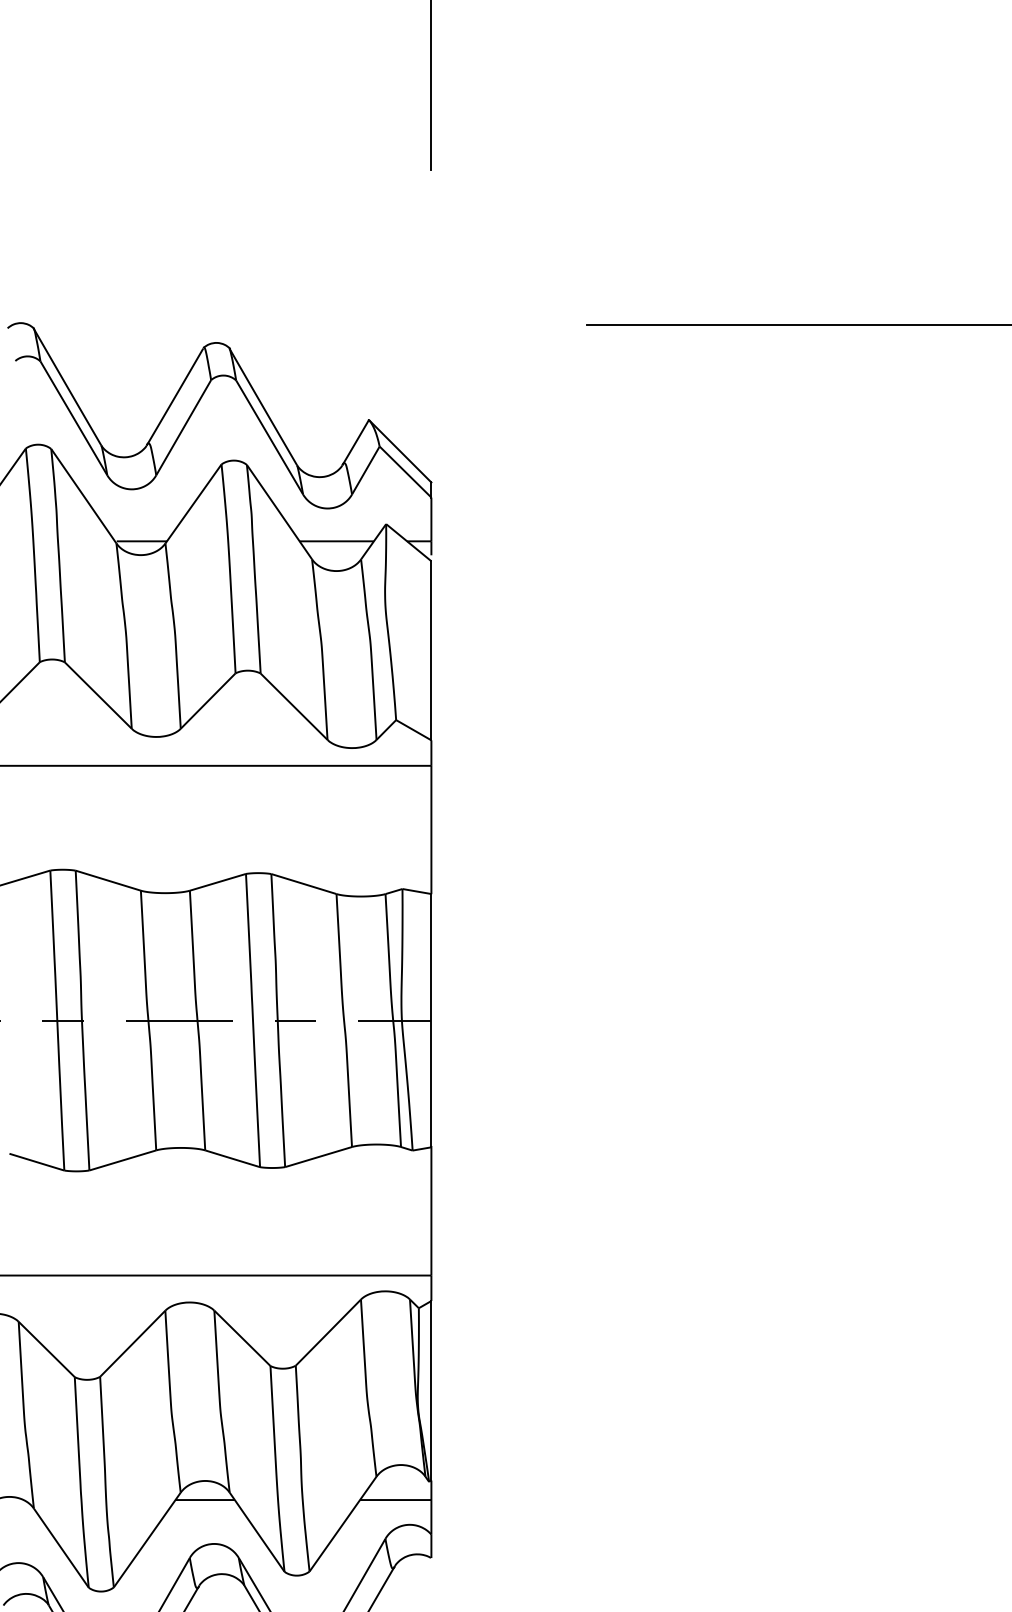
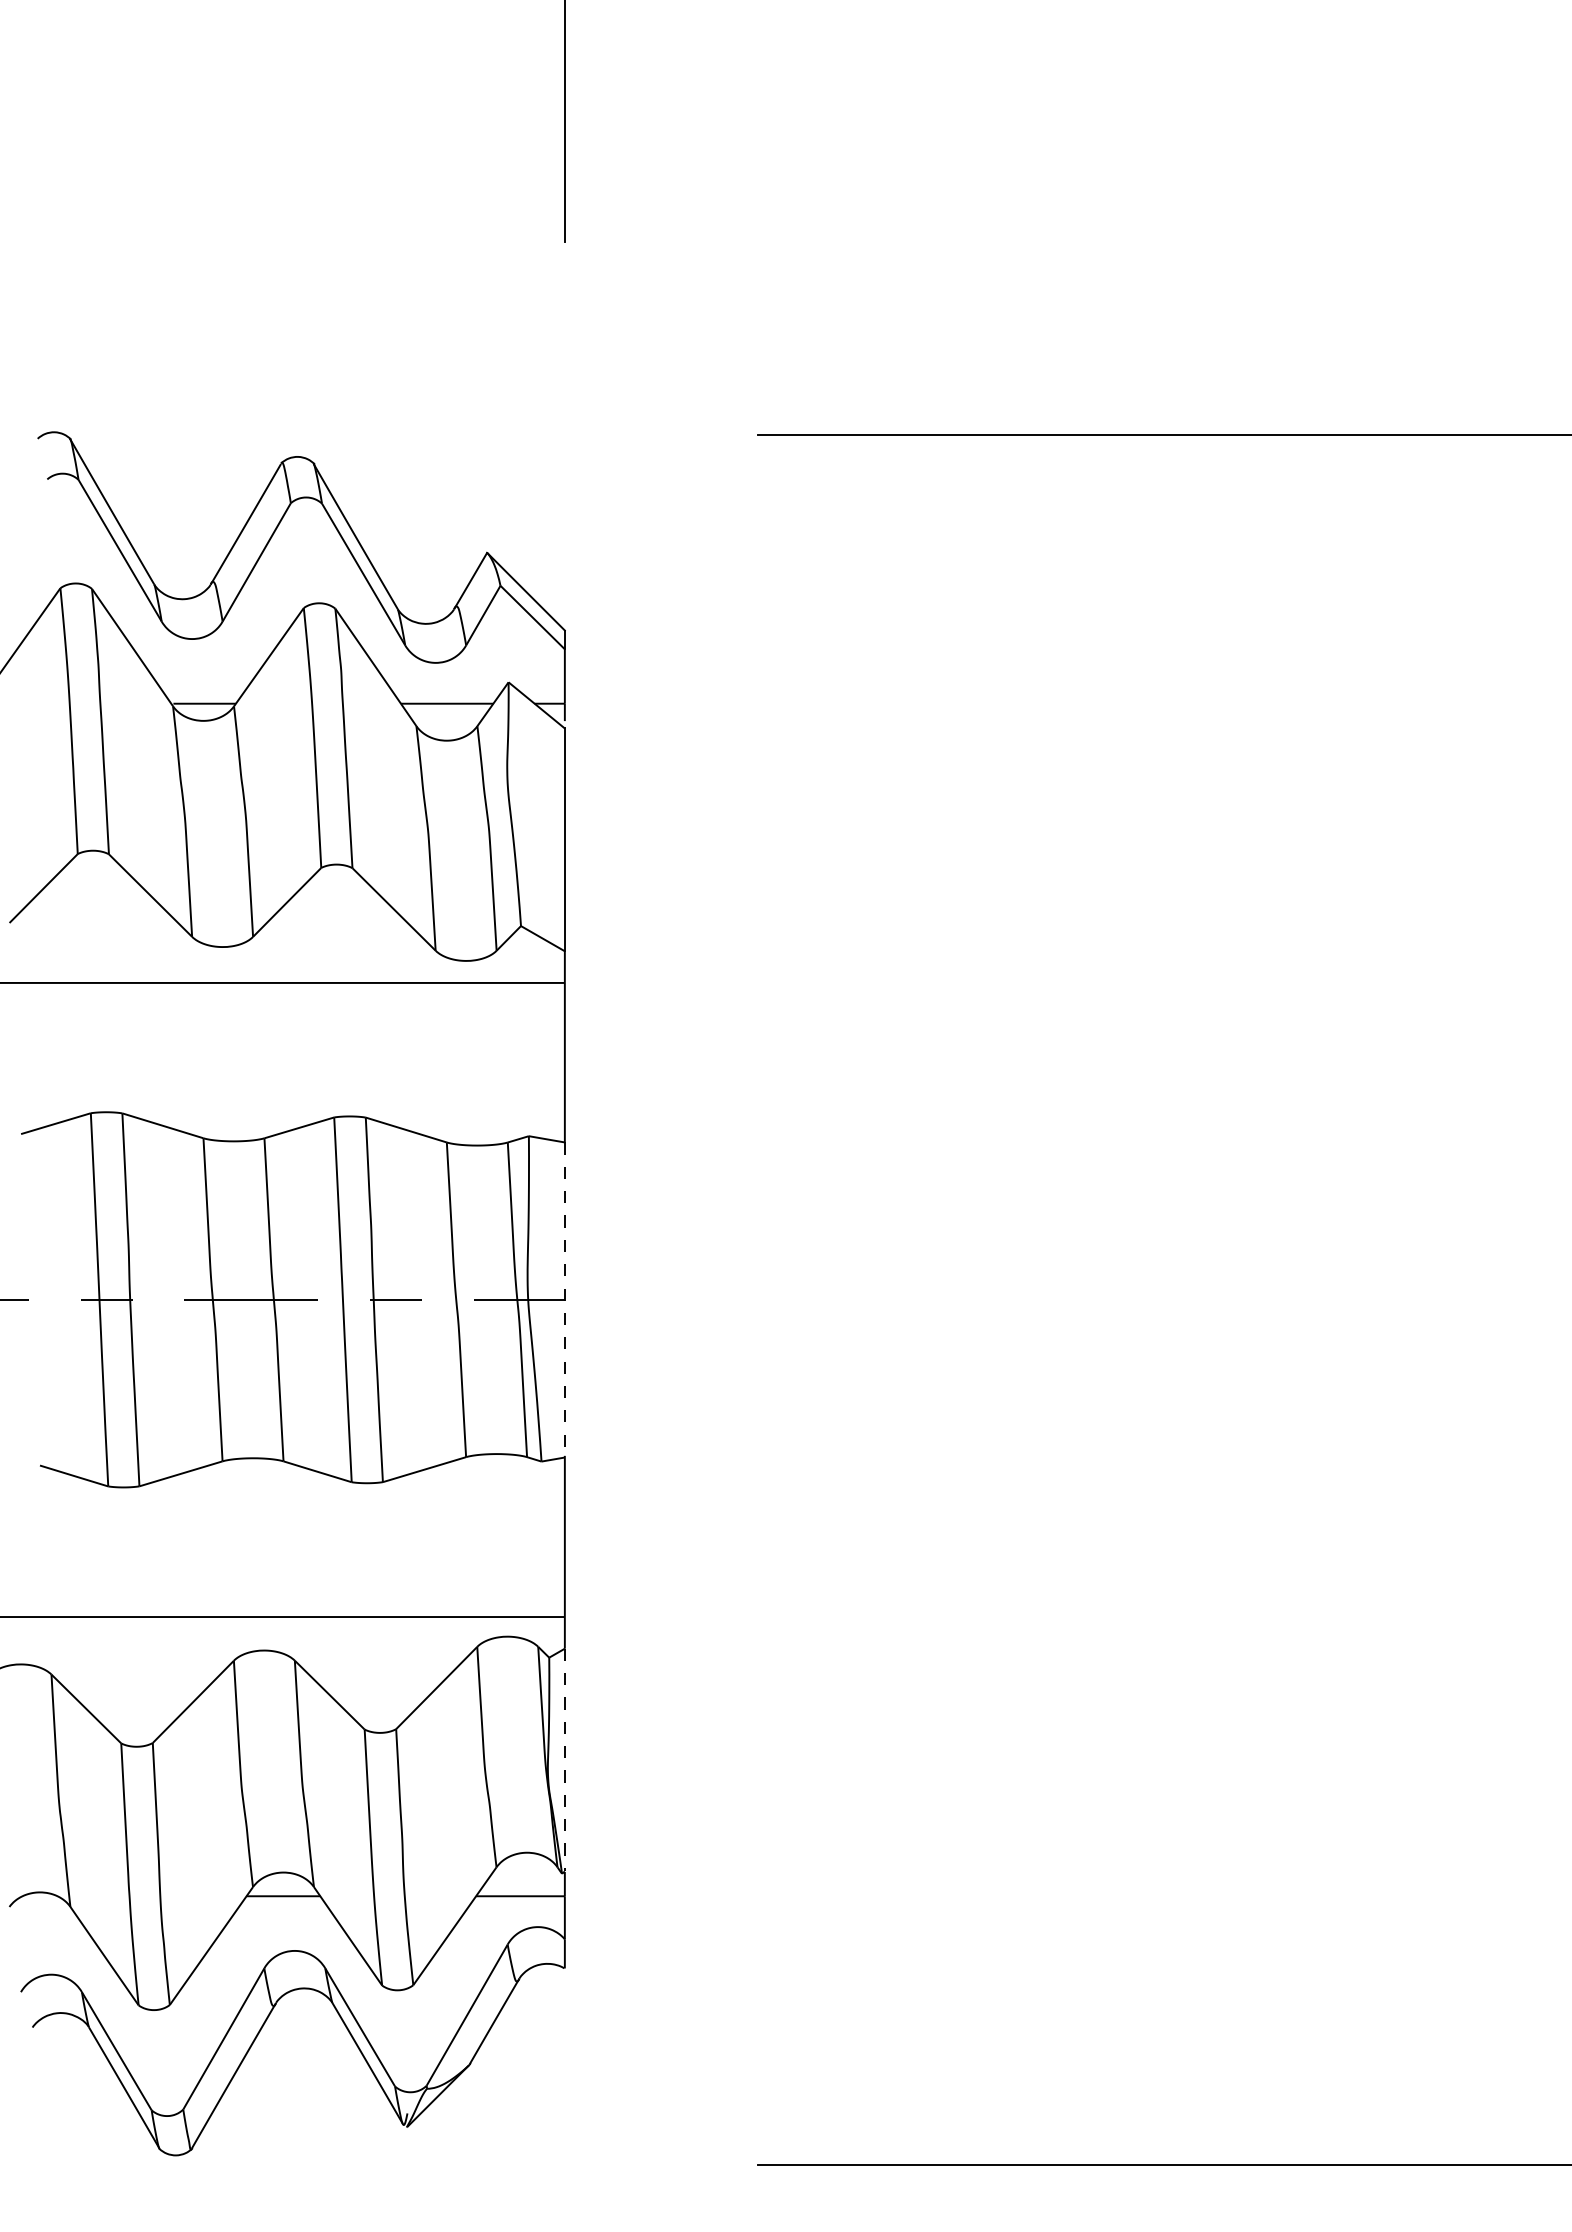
line: (431, 1020) -> (564, 1299), solid -> dashed
line: (431, 1390) -> (564, 1760), solid -> dashed

